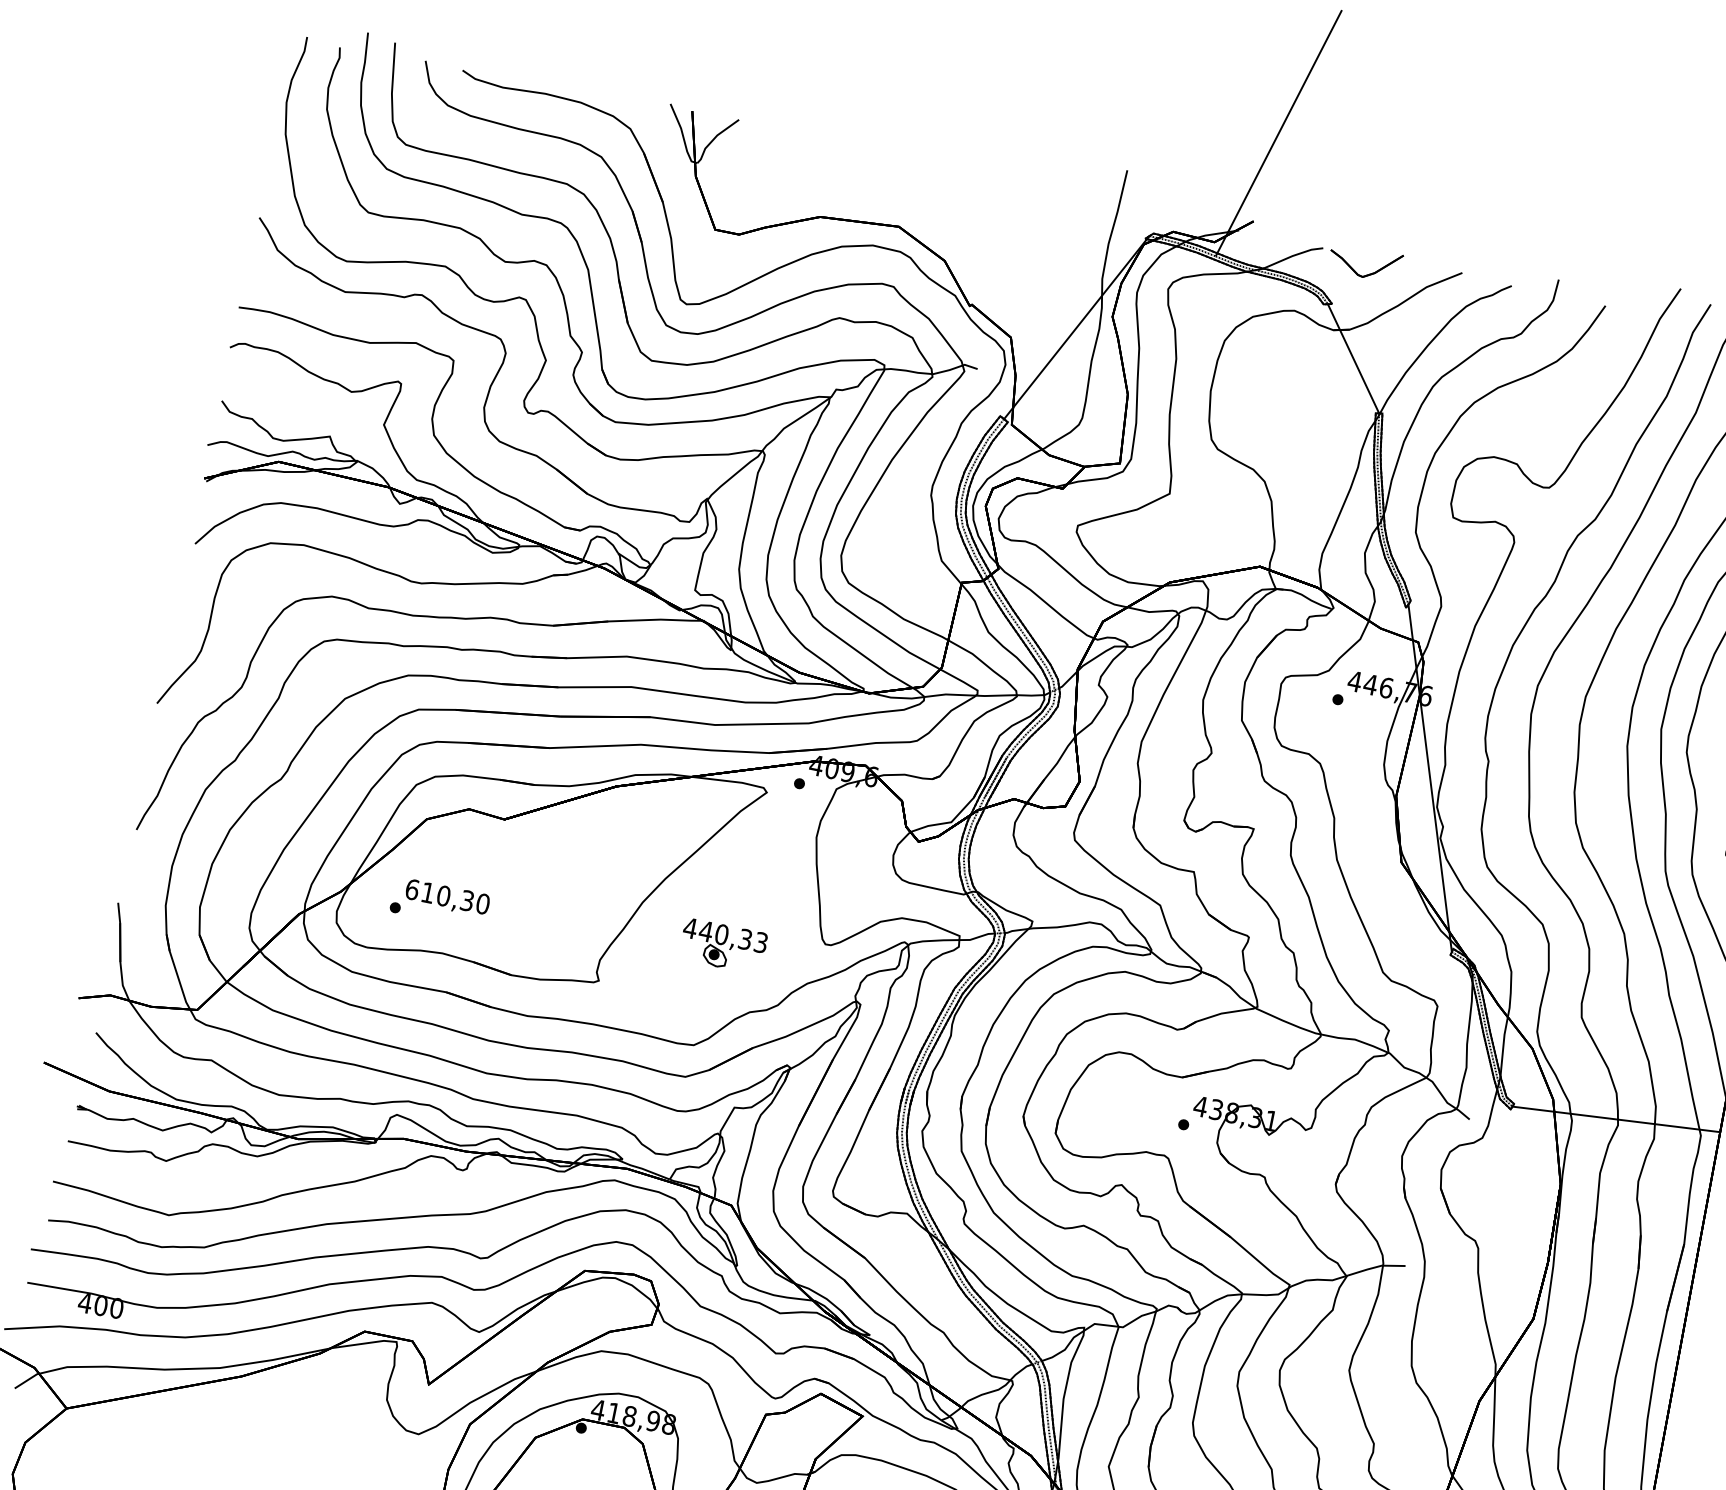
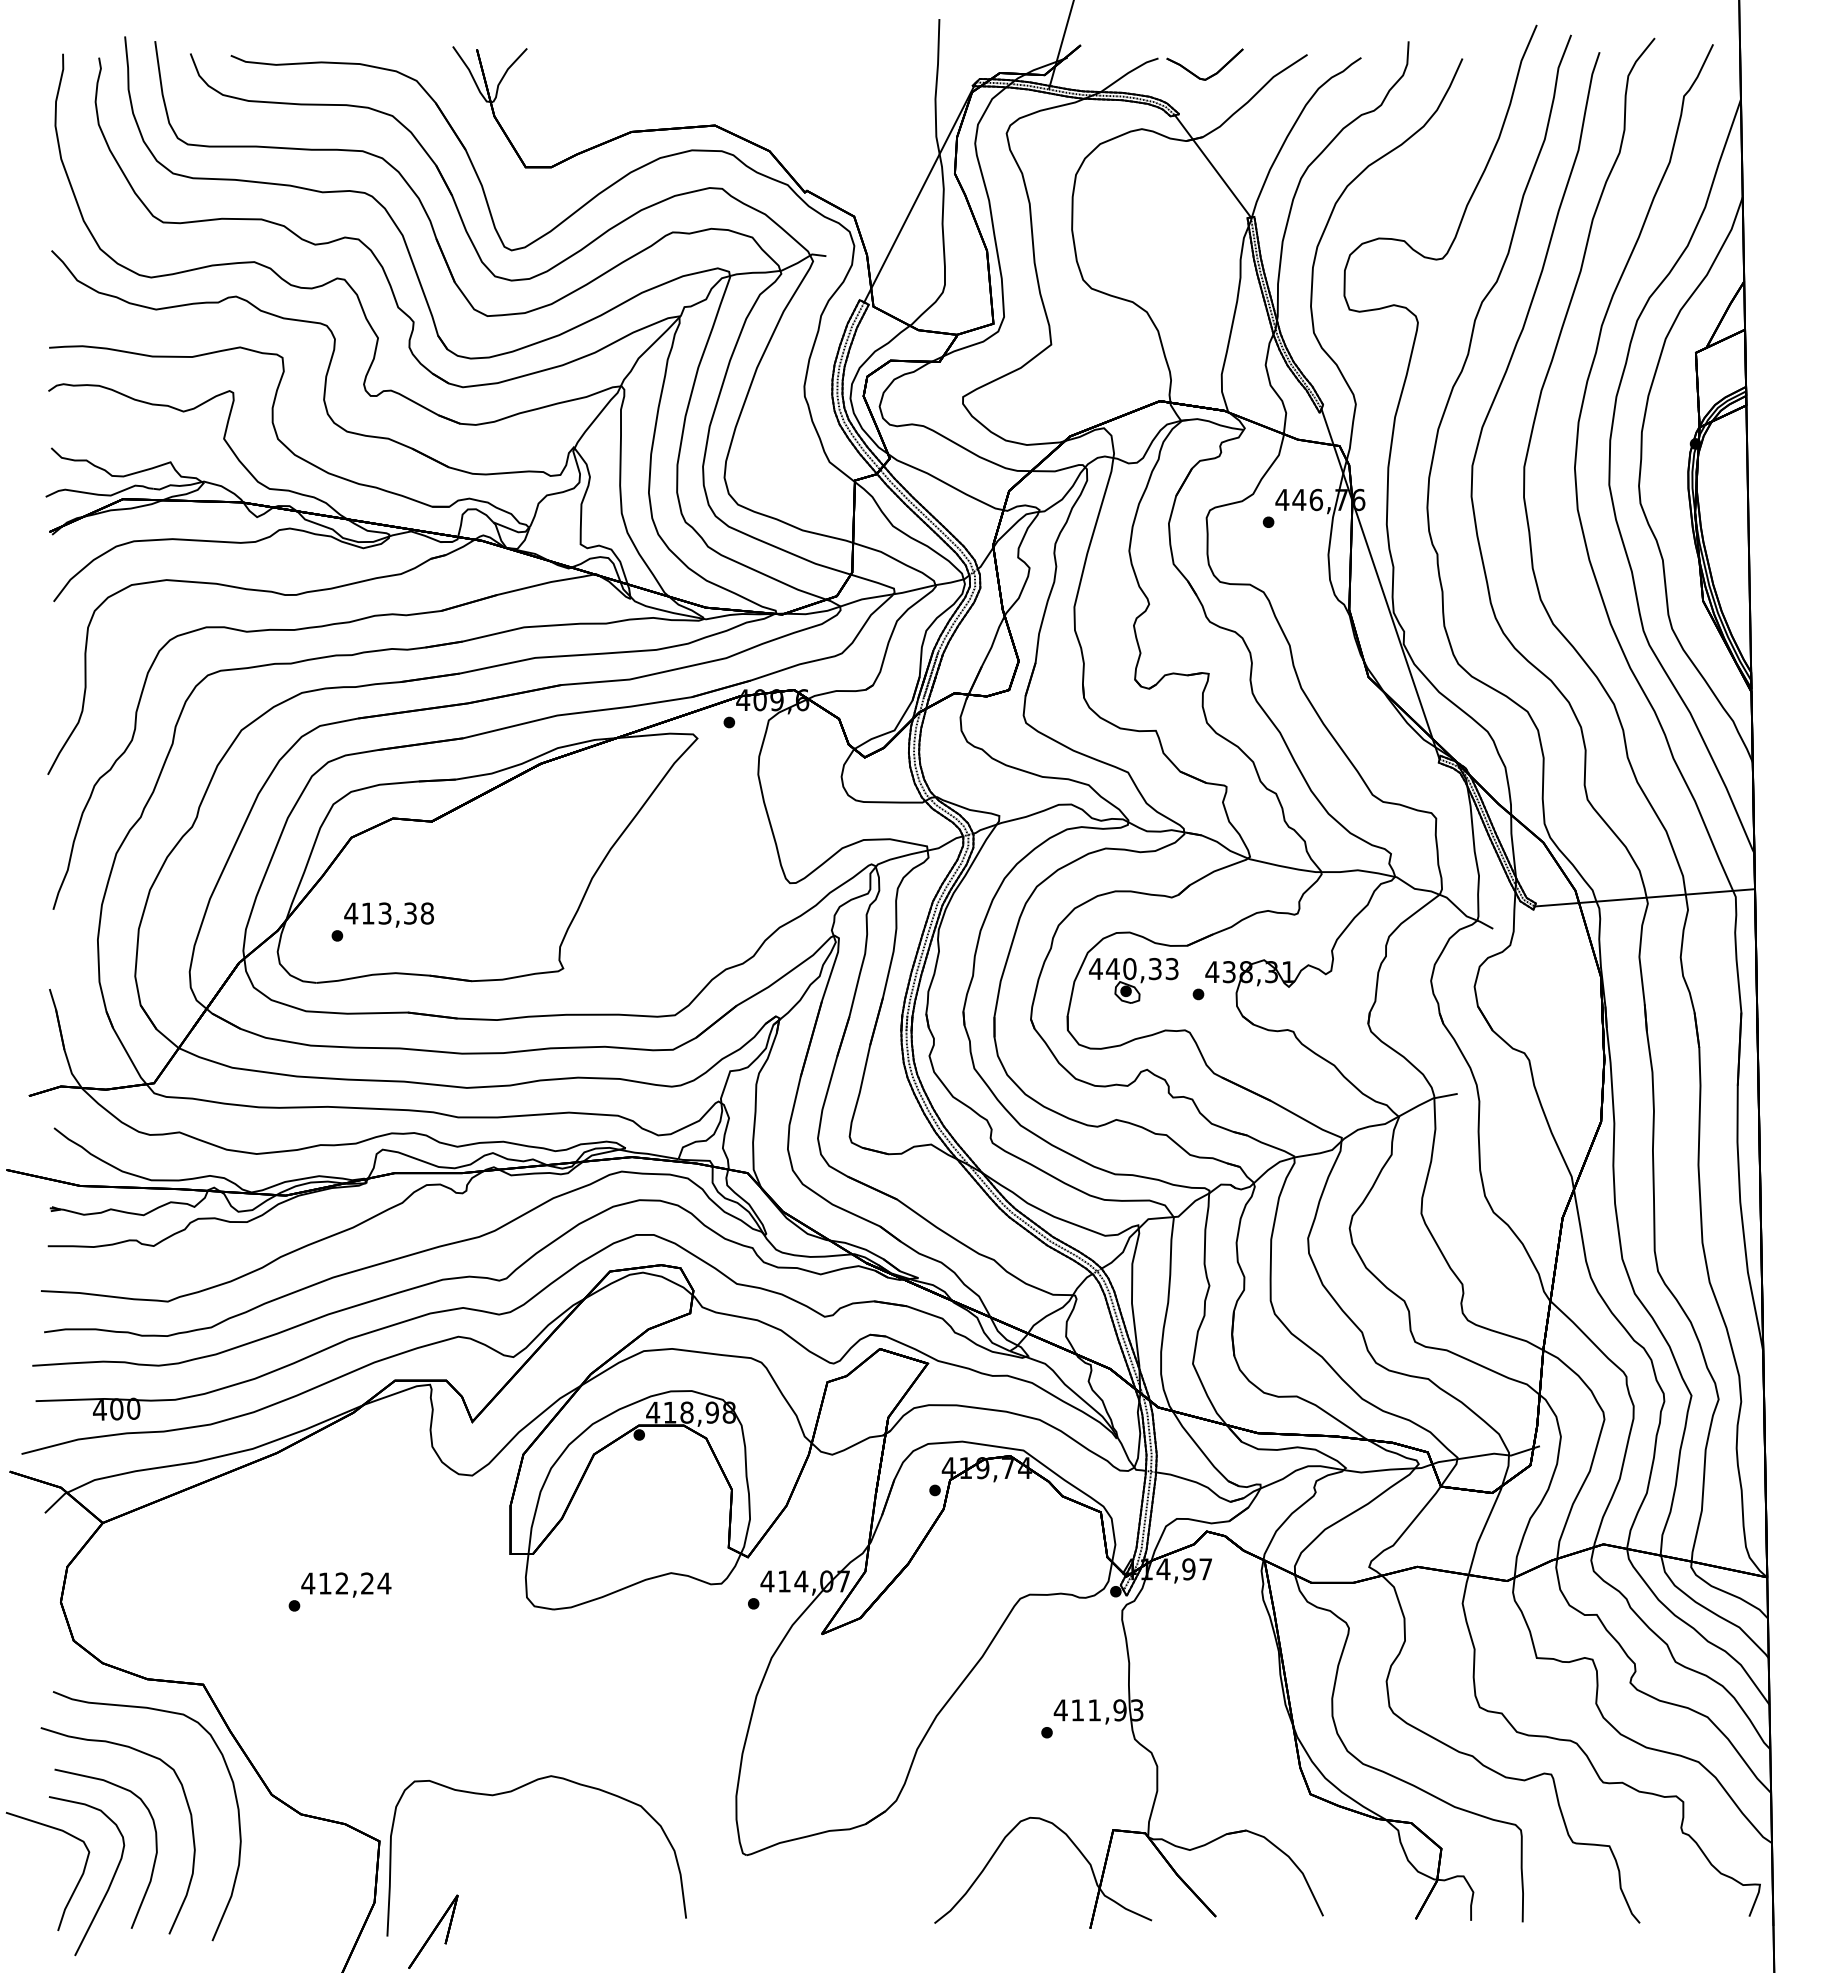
text: (447, 896) -> (389, 913), 610,30 -> 413,38
part: (723, 946) -> (1133, 980), moved

